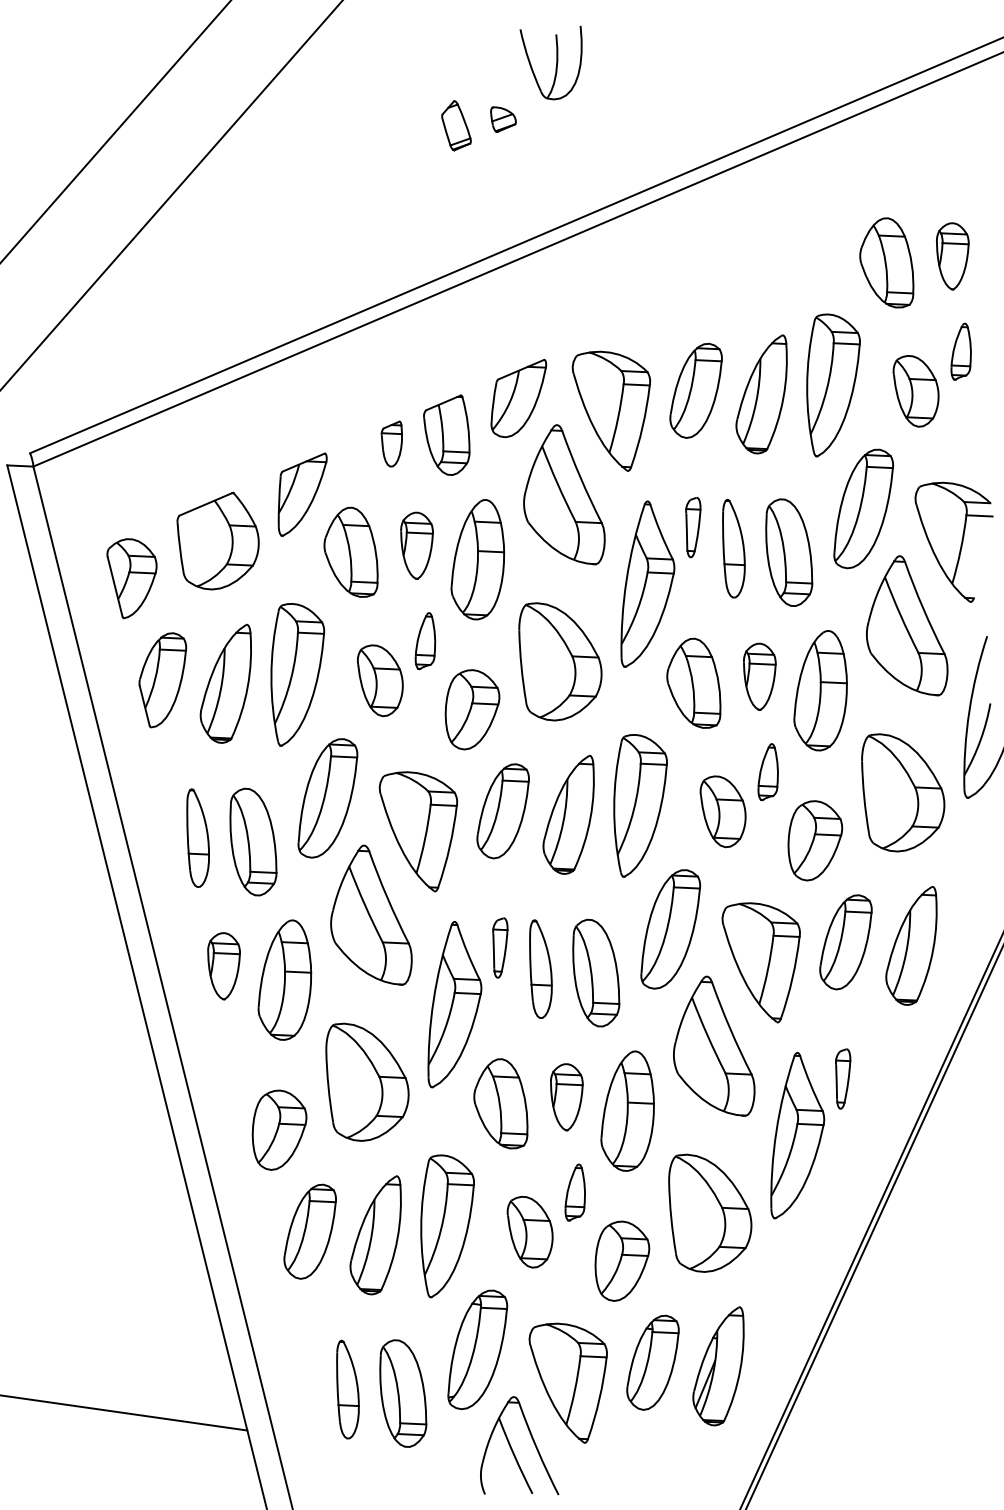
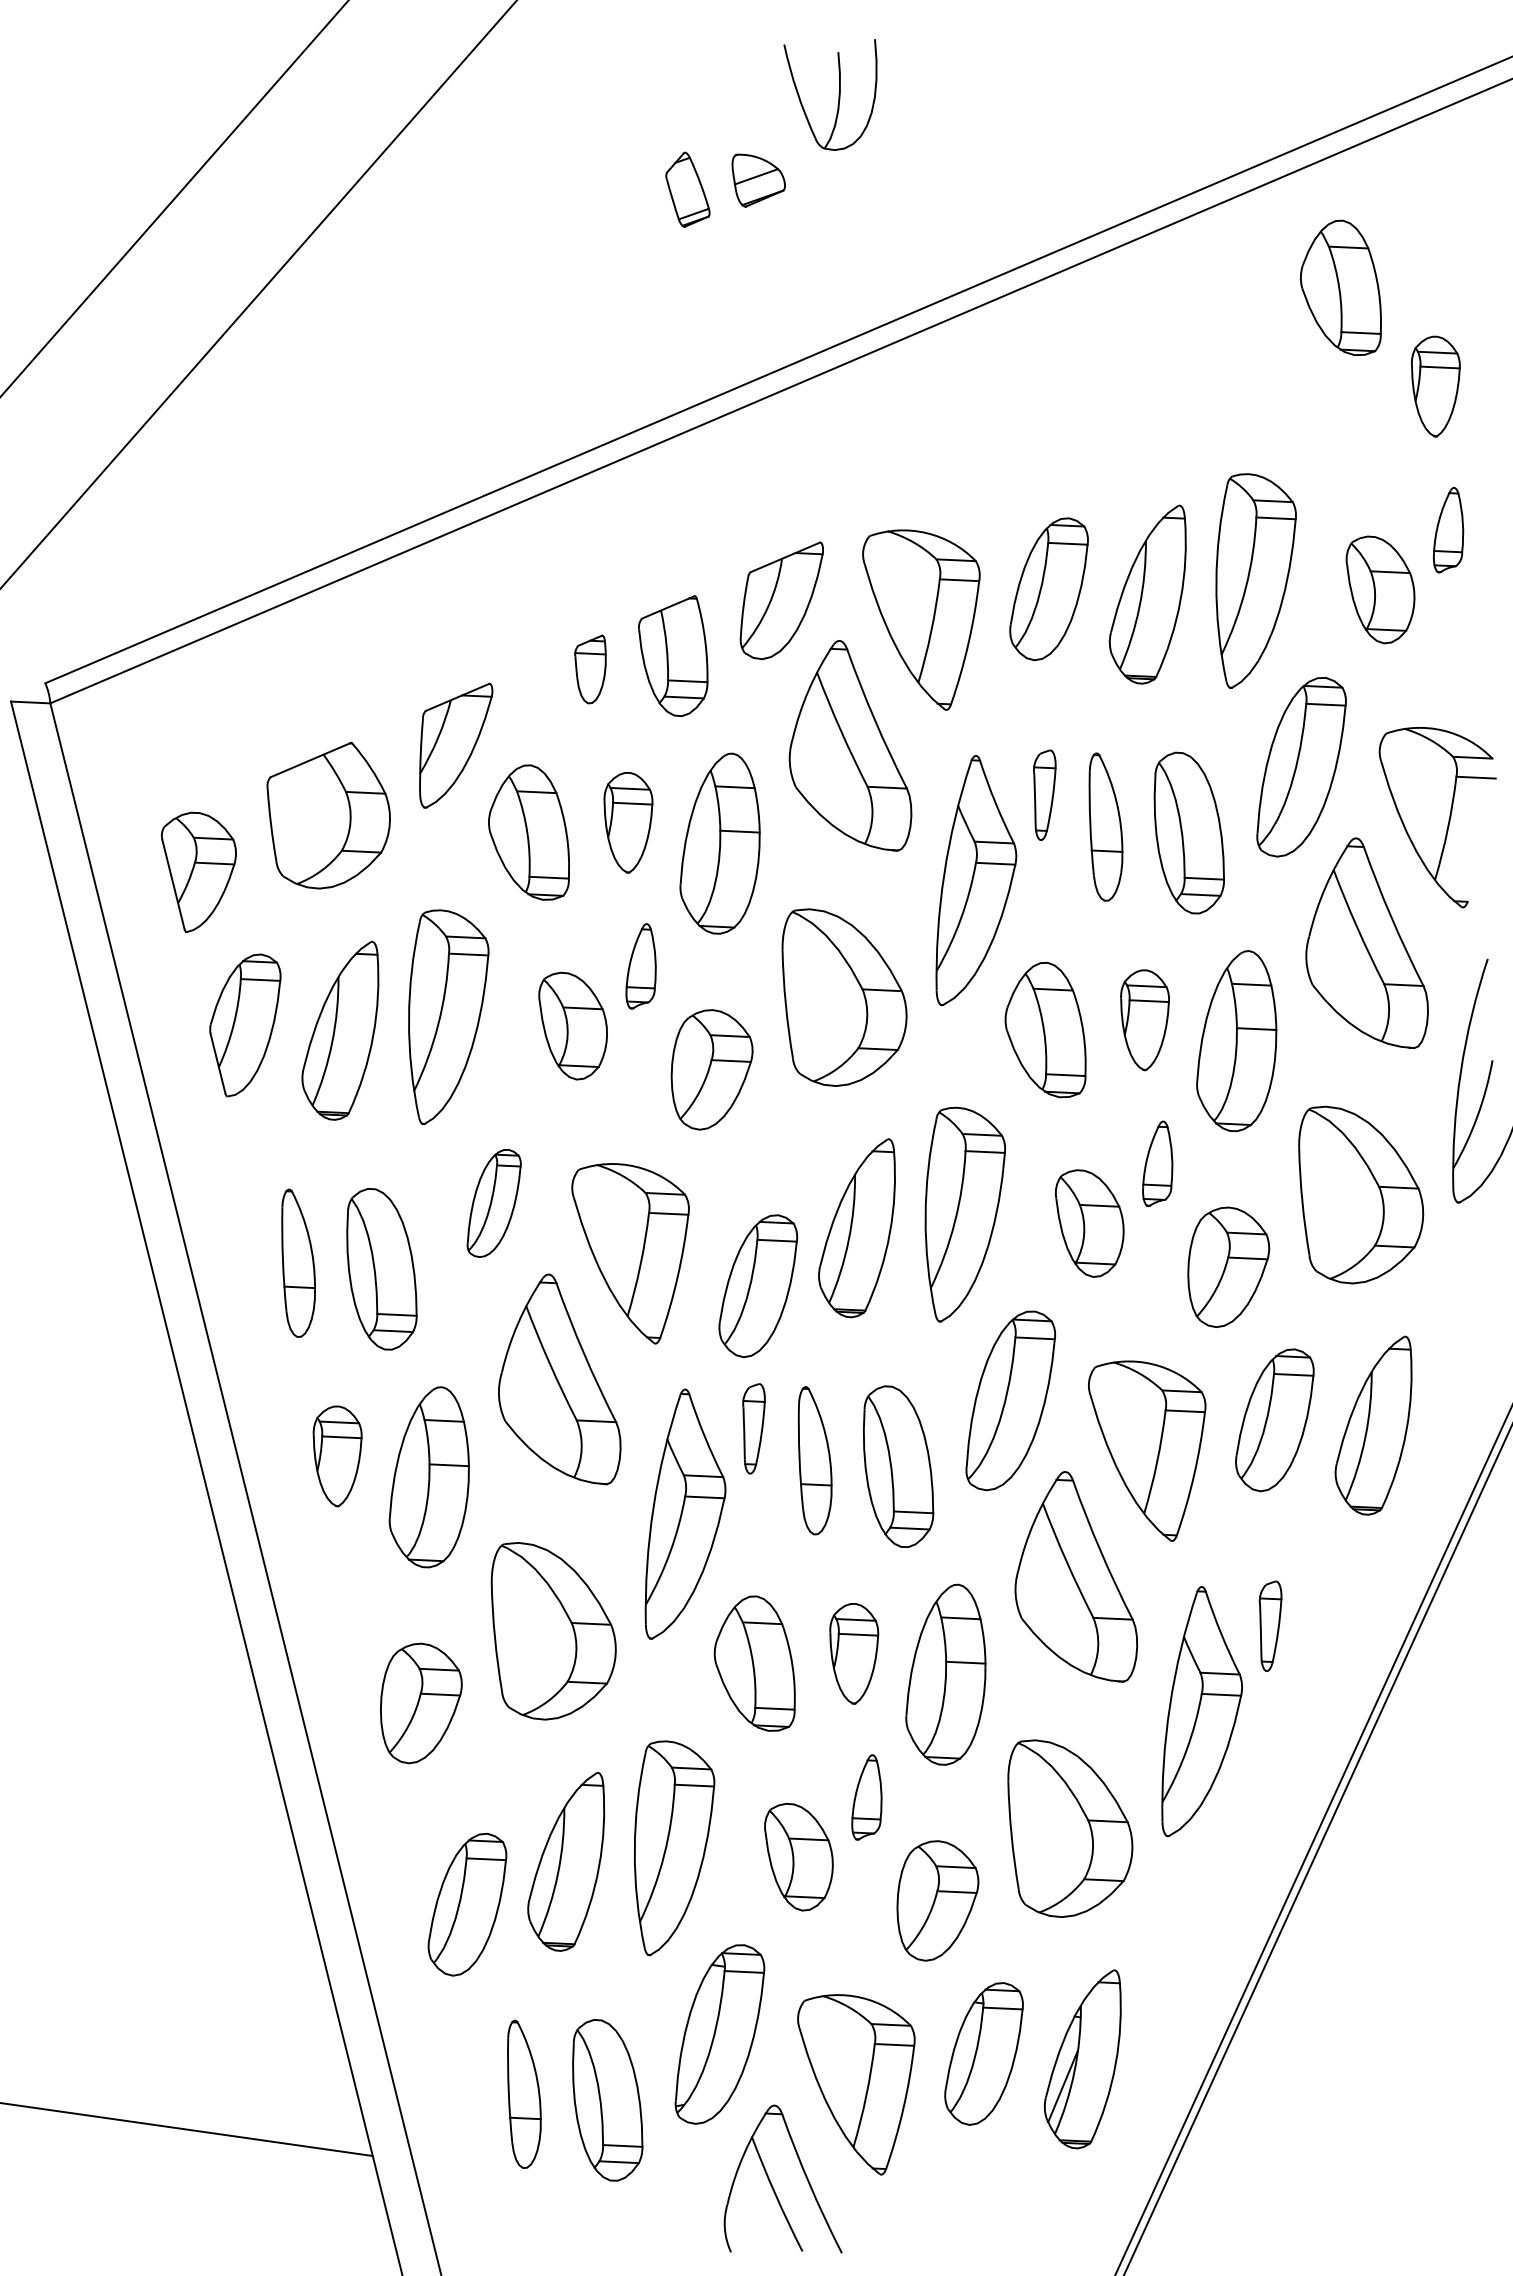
part: (503, 119) -> (758, 180), size x1.4
part: (886, 262) -> (1340, 287), moved
part: (327, 798) -> (493, 1203), size x0.6
part: (502, 811) -> (757, 1286), moved
part: (309, 1231) -> (466, 1904), moved

